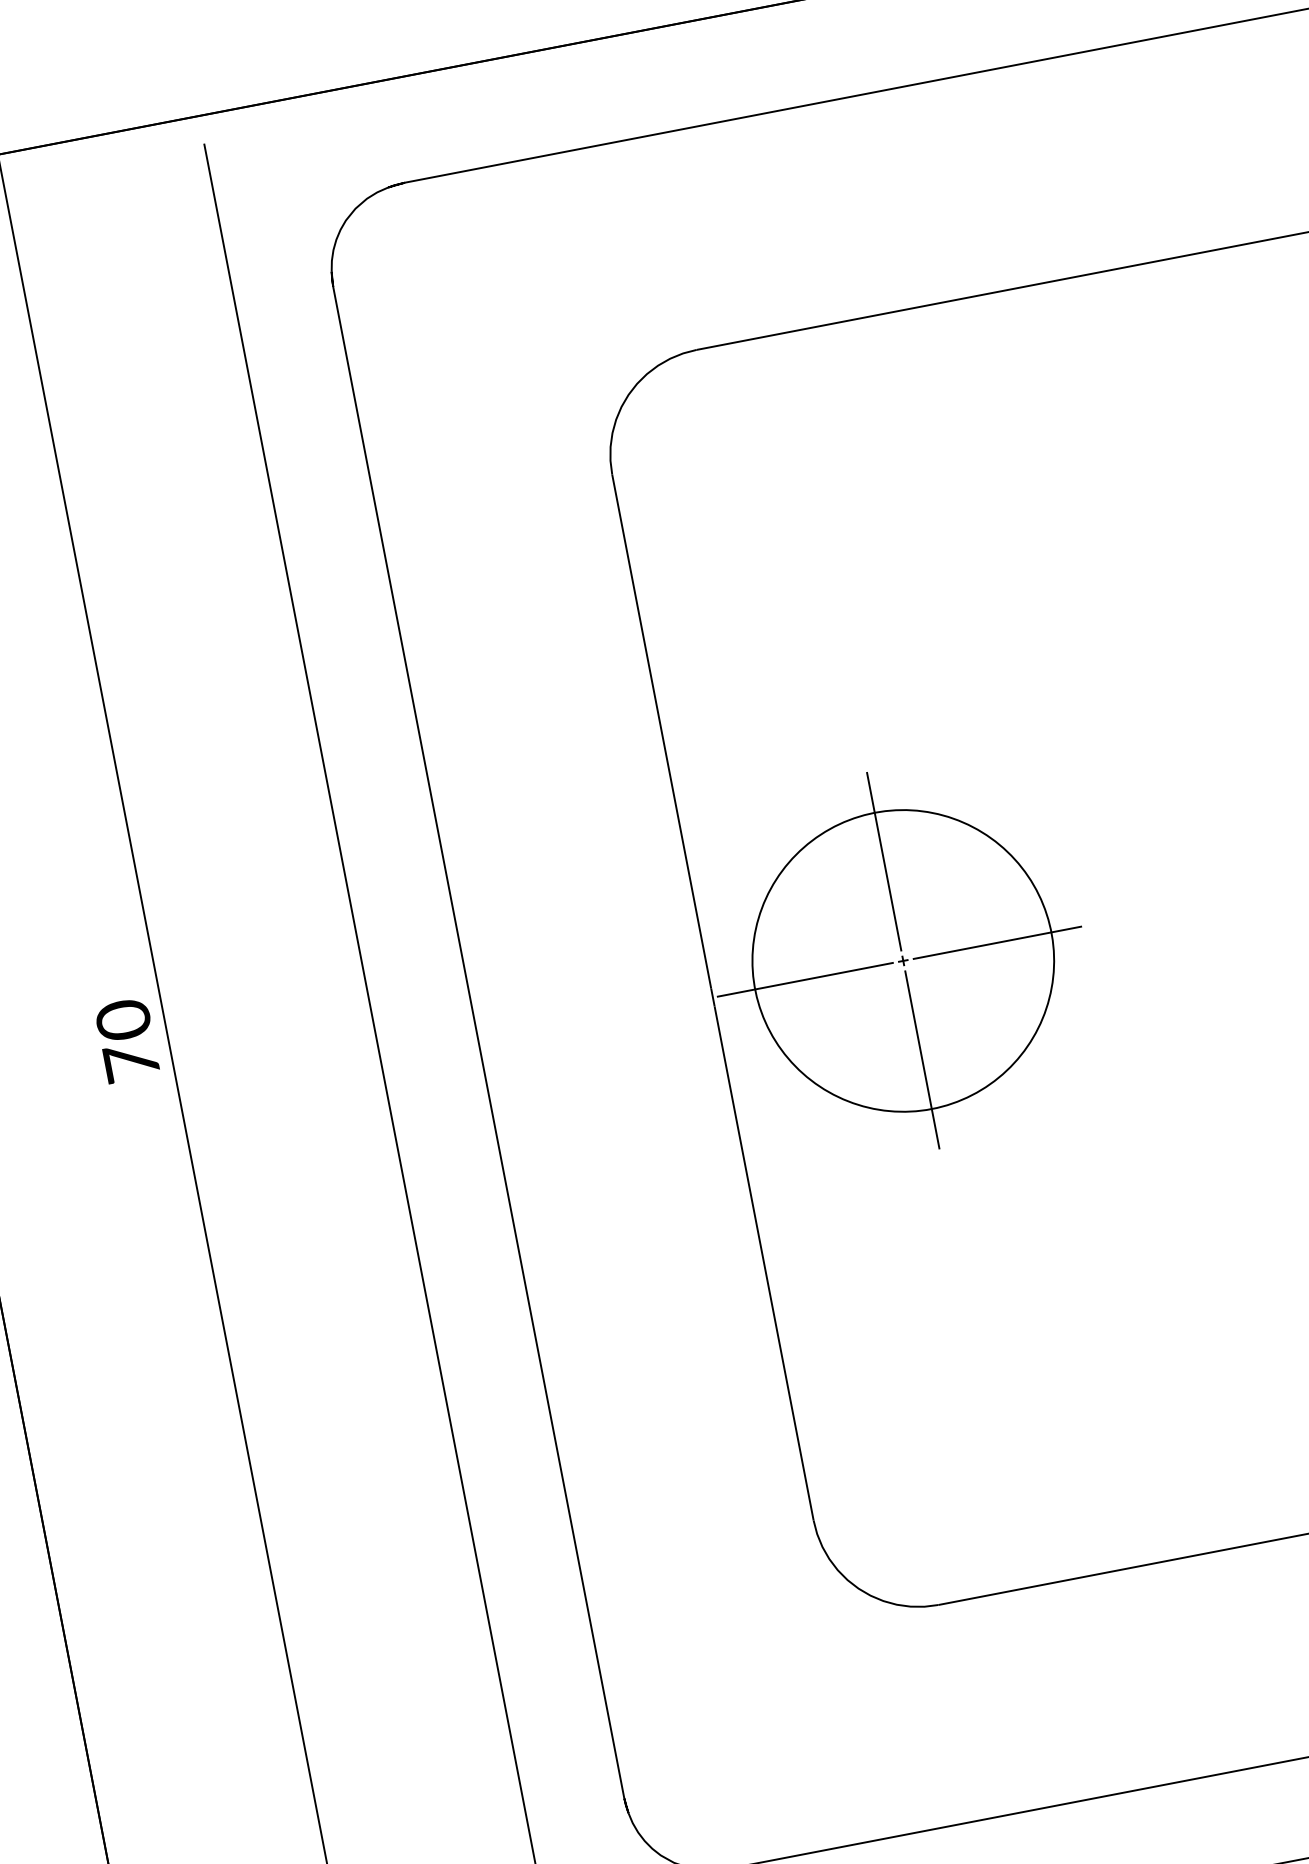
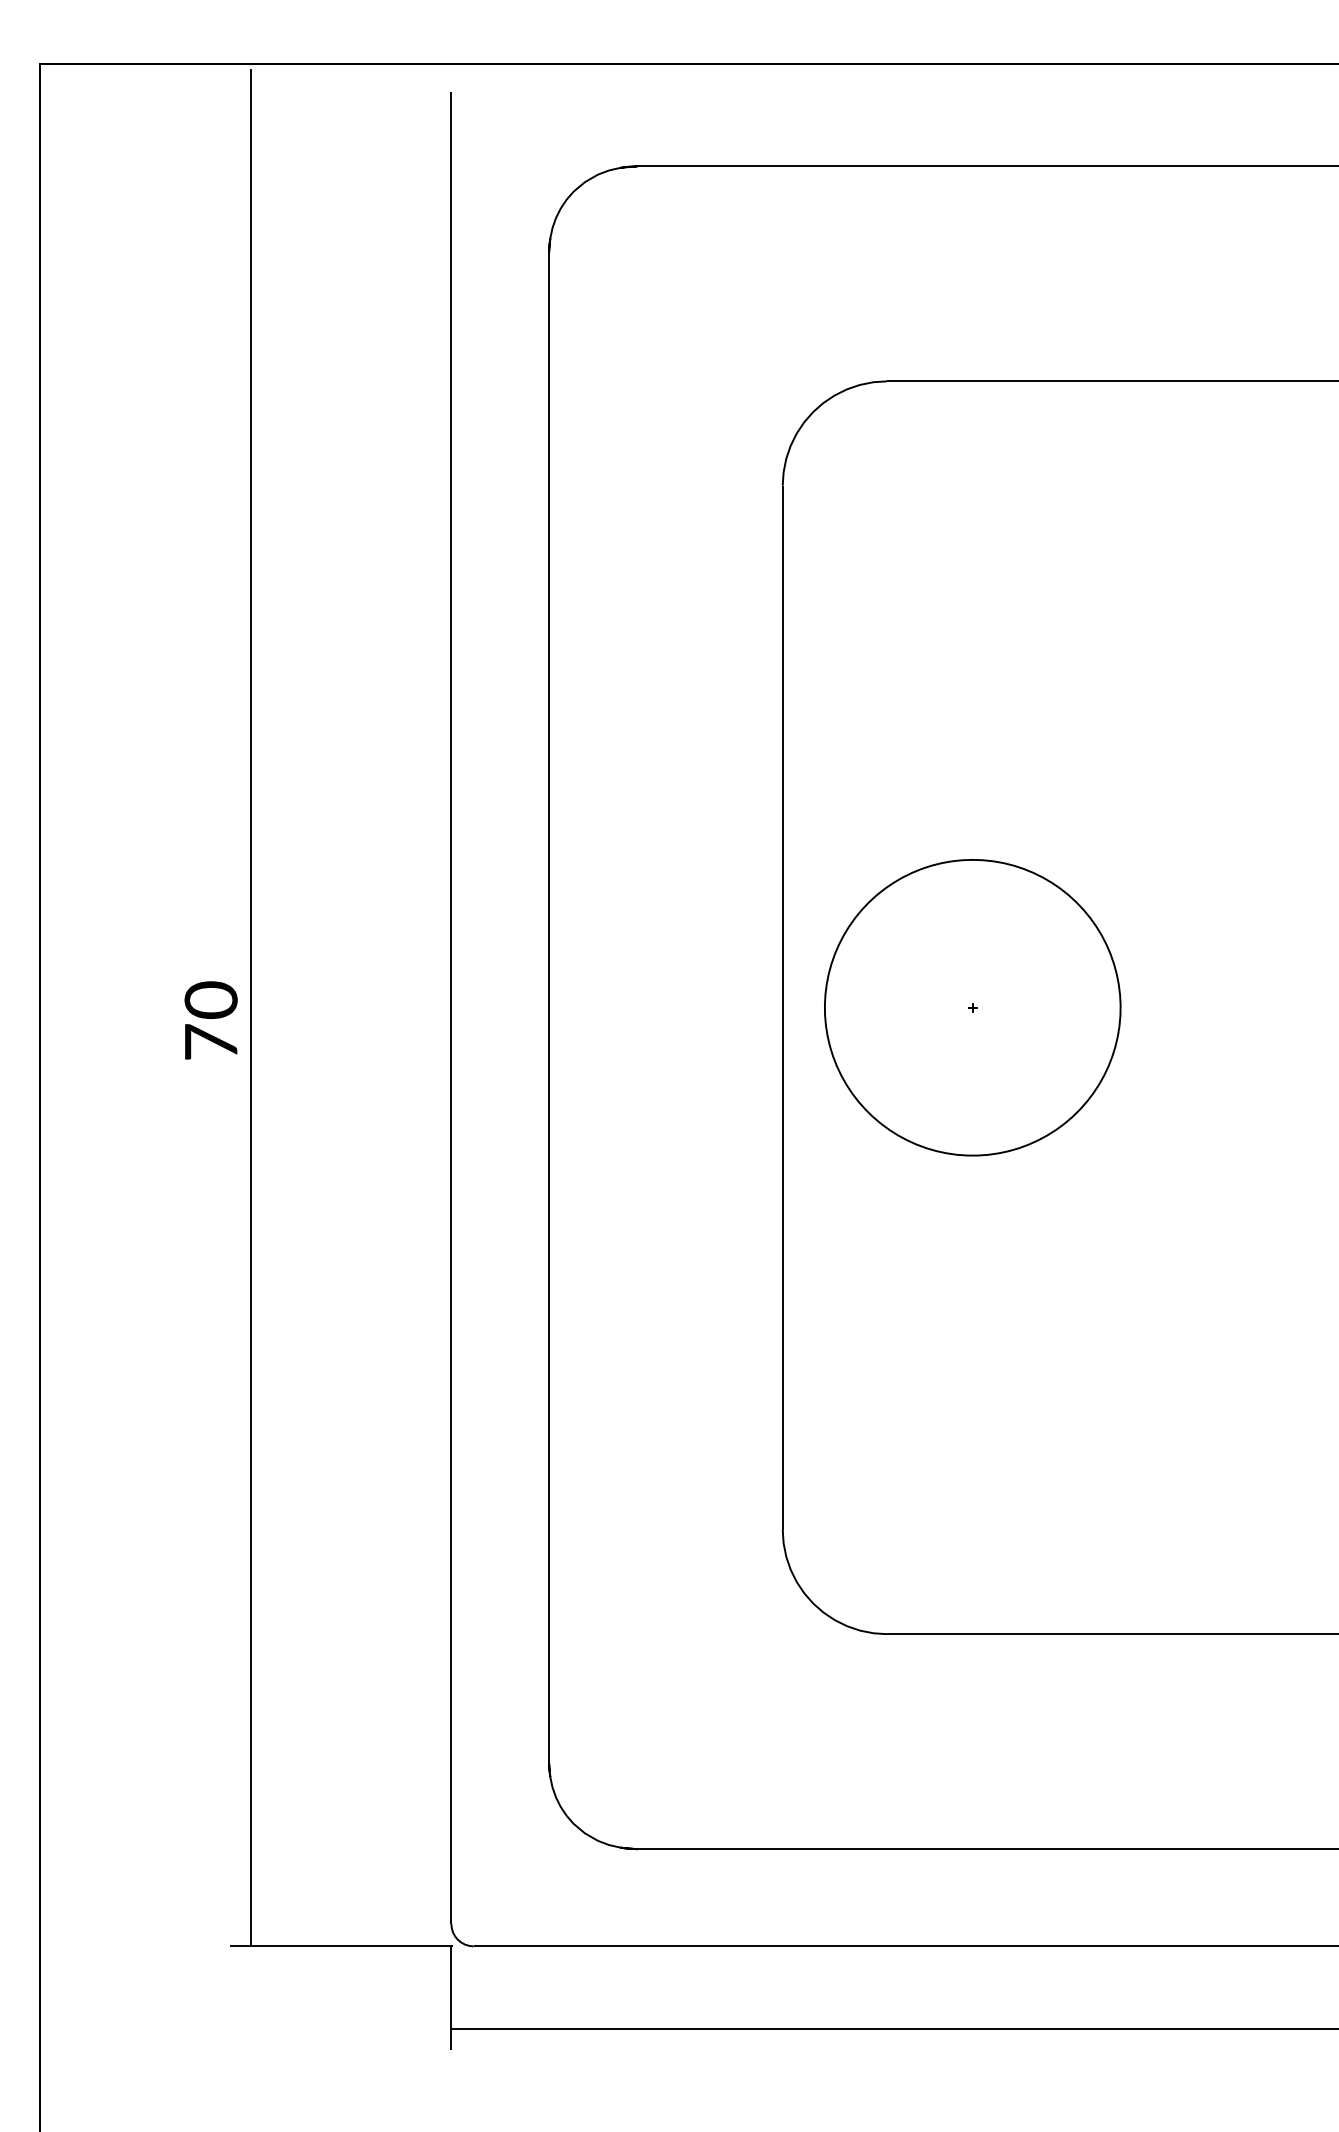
line: (883, 861) -> (972, 908), removed
line: (997, 942) -> (1066, 1007), removed
line: (804, 979) -> (874, 1007), removed
text: (126, 1040) -> (210, 1020), moved
line: (922, 1059) -> (972, 1106), removed

